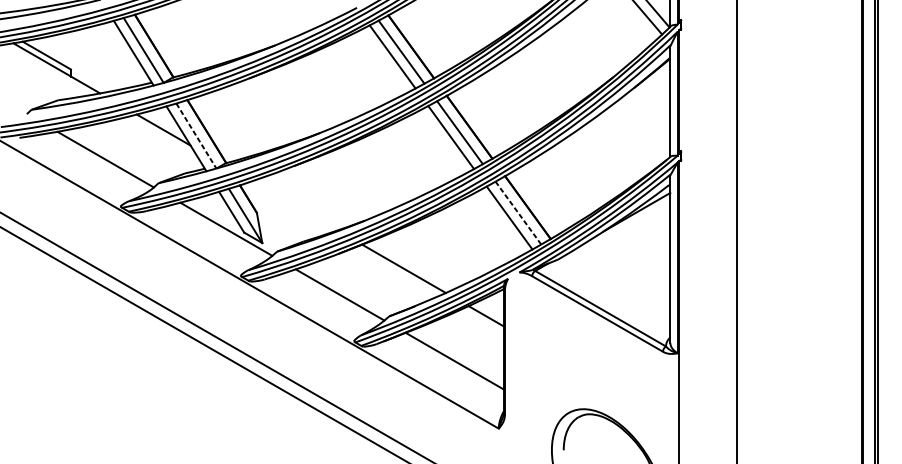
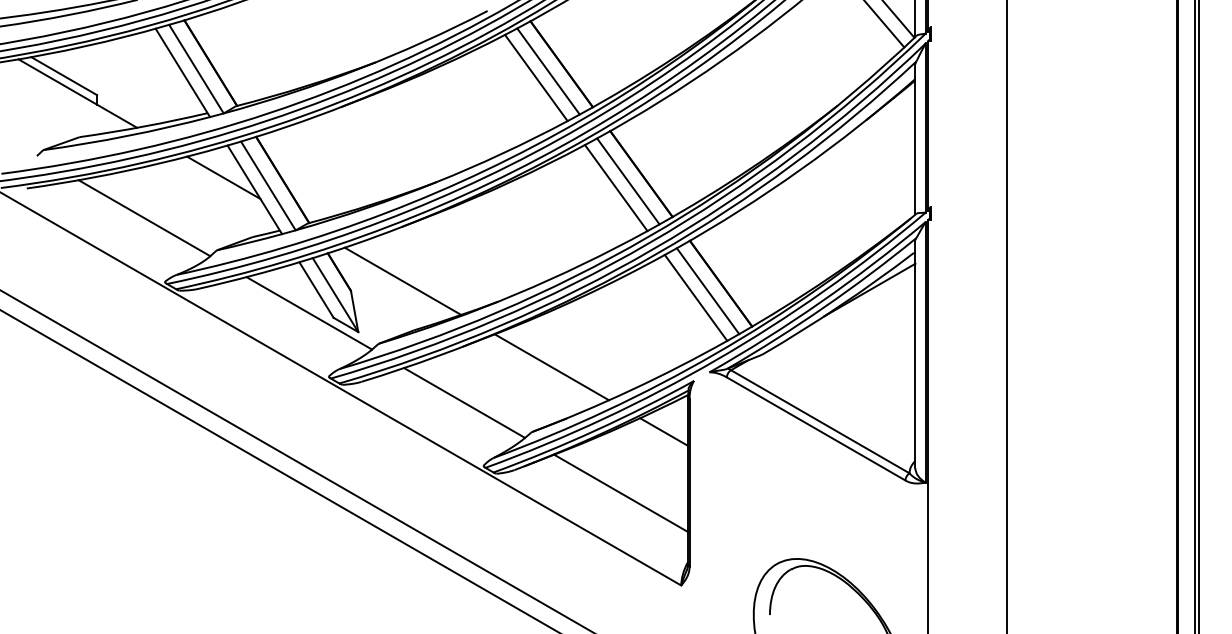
line: (196, 136) -> (268, 186), dashed -> solid
line: (294, 205) -> (402, 280), added
line: (518, 213) -> (708, 291), dashed -> solid

